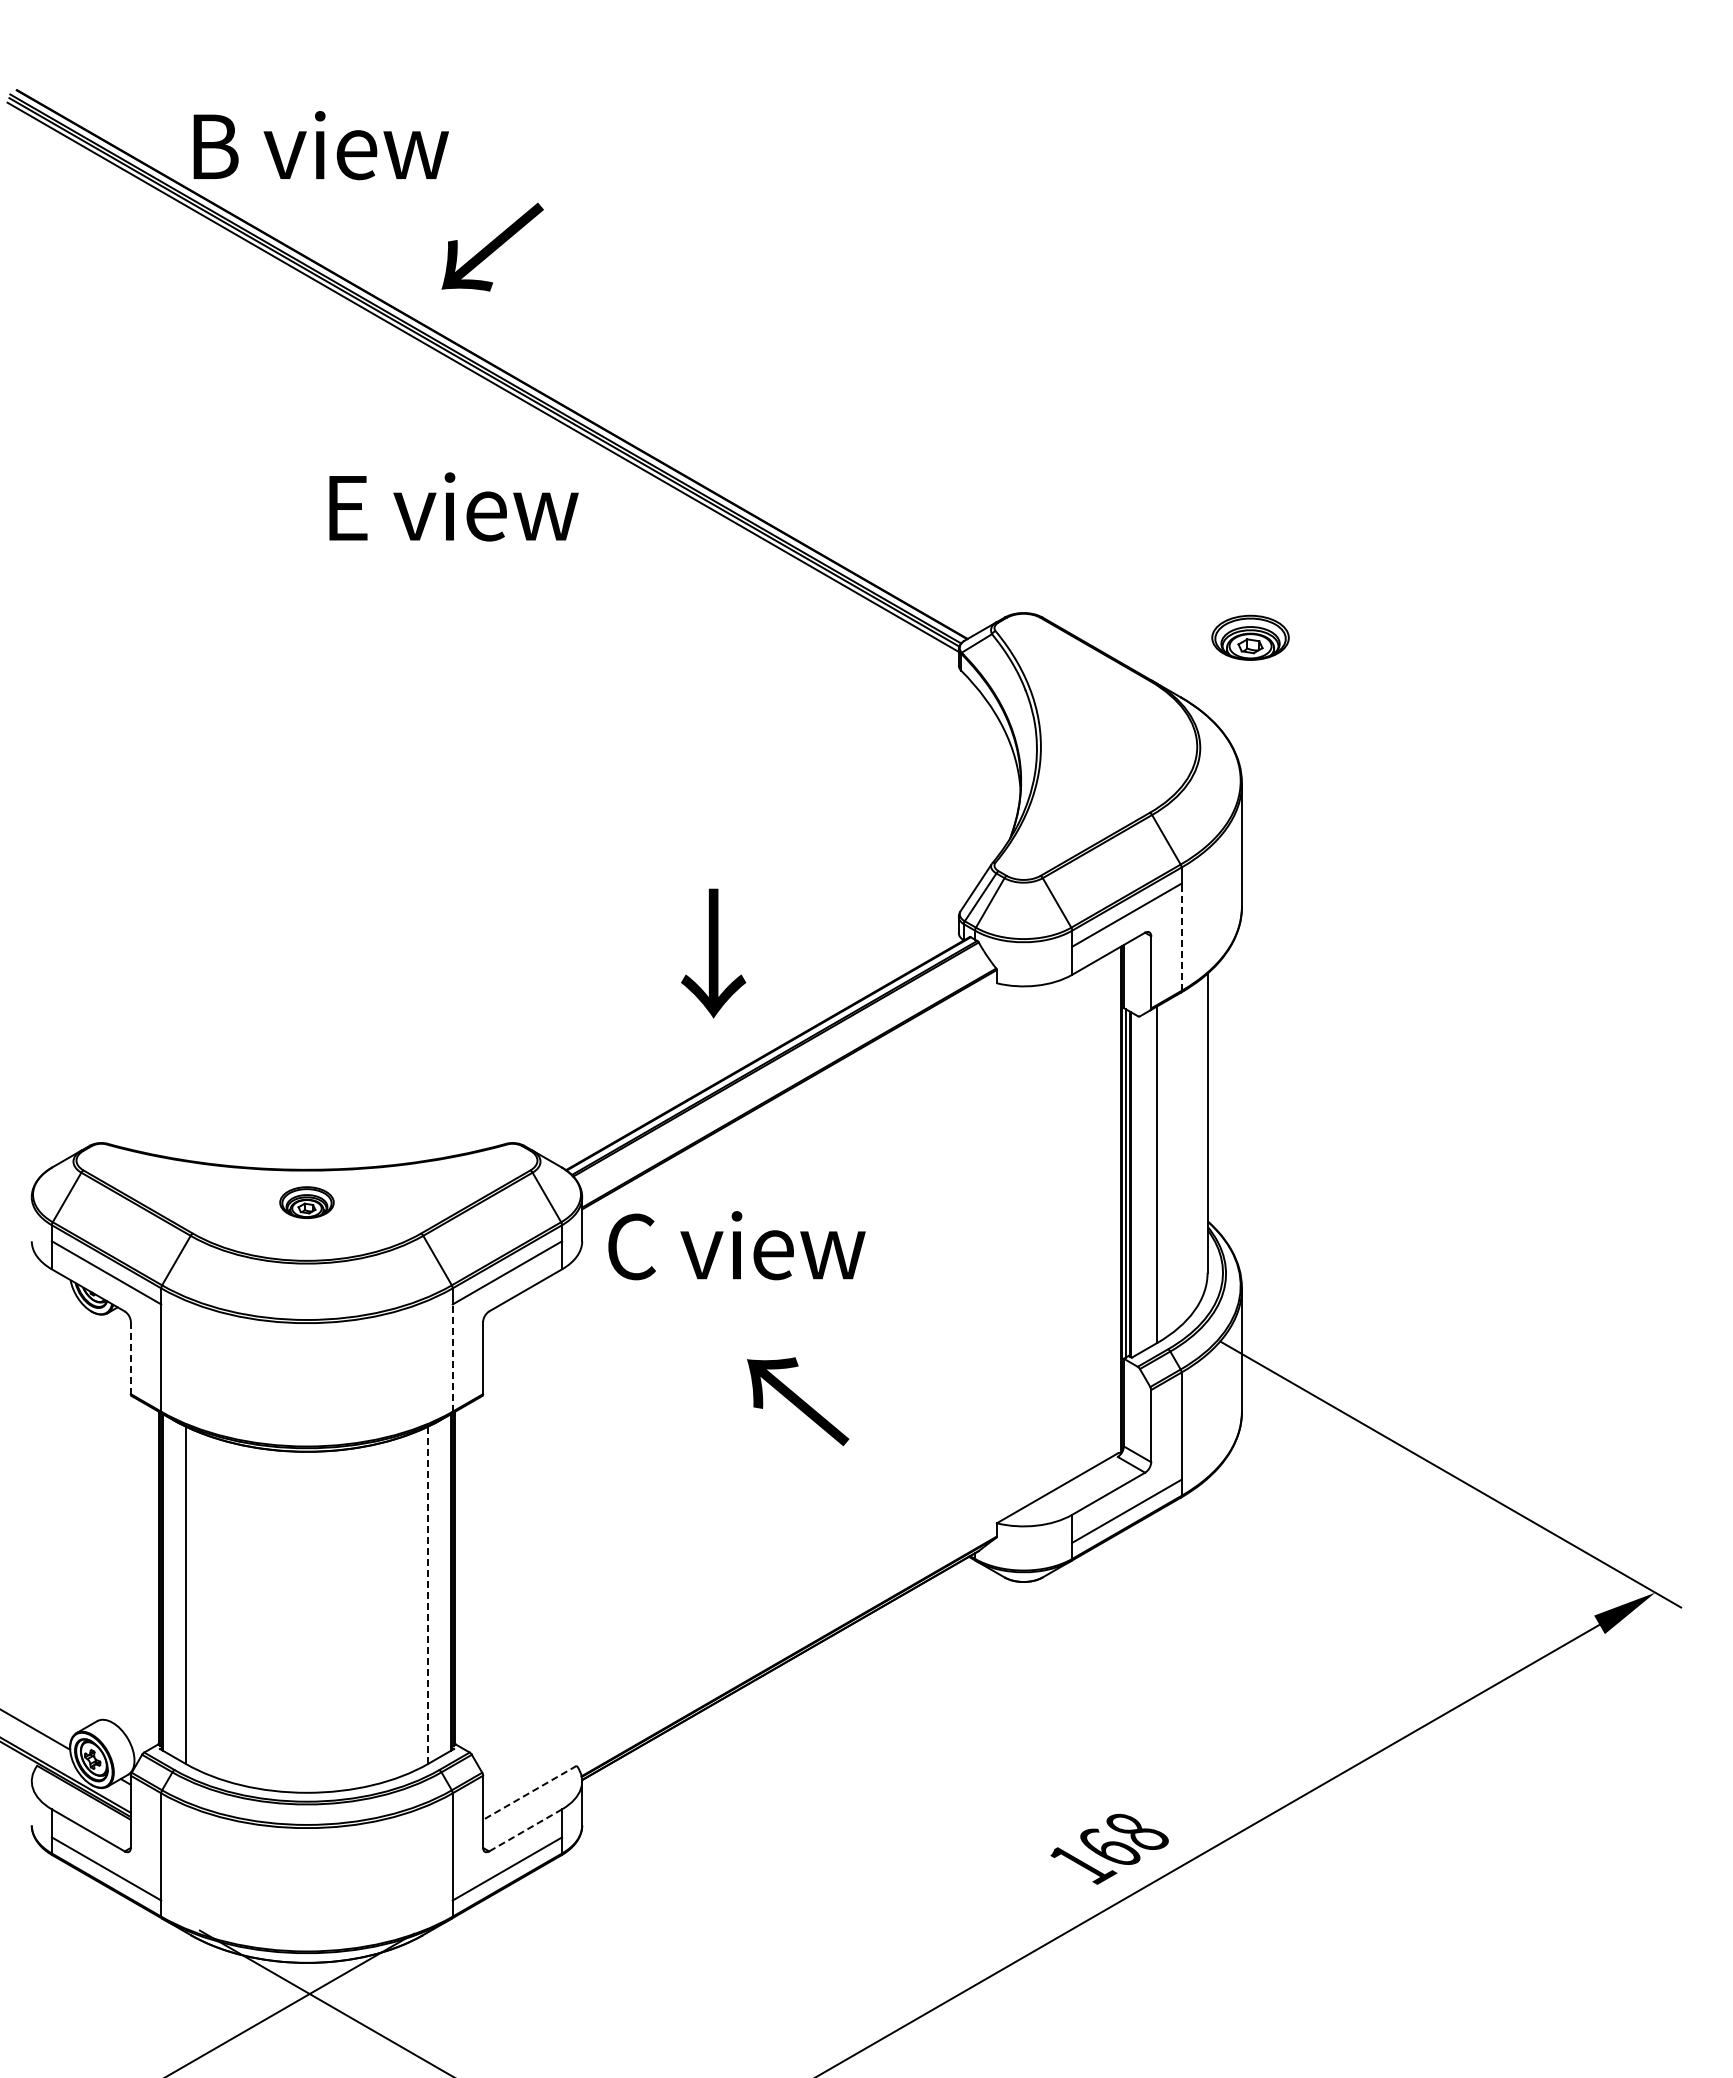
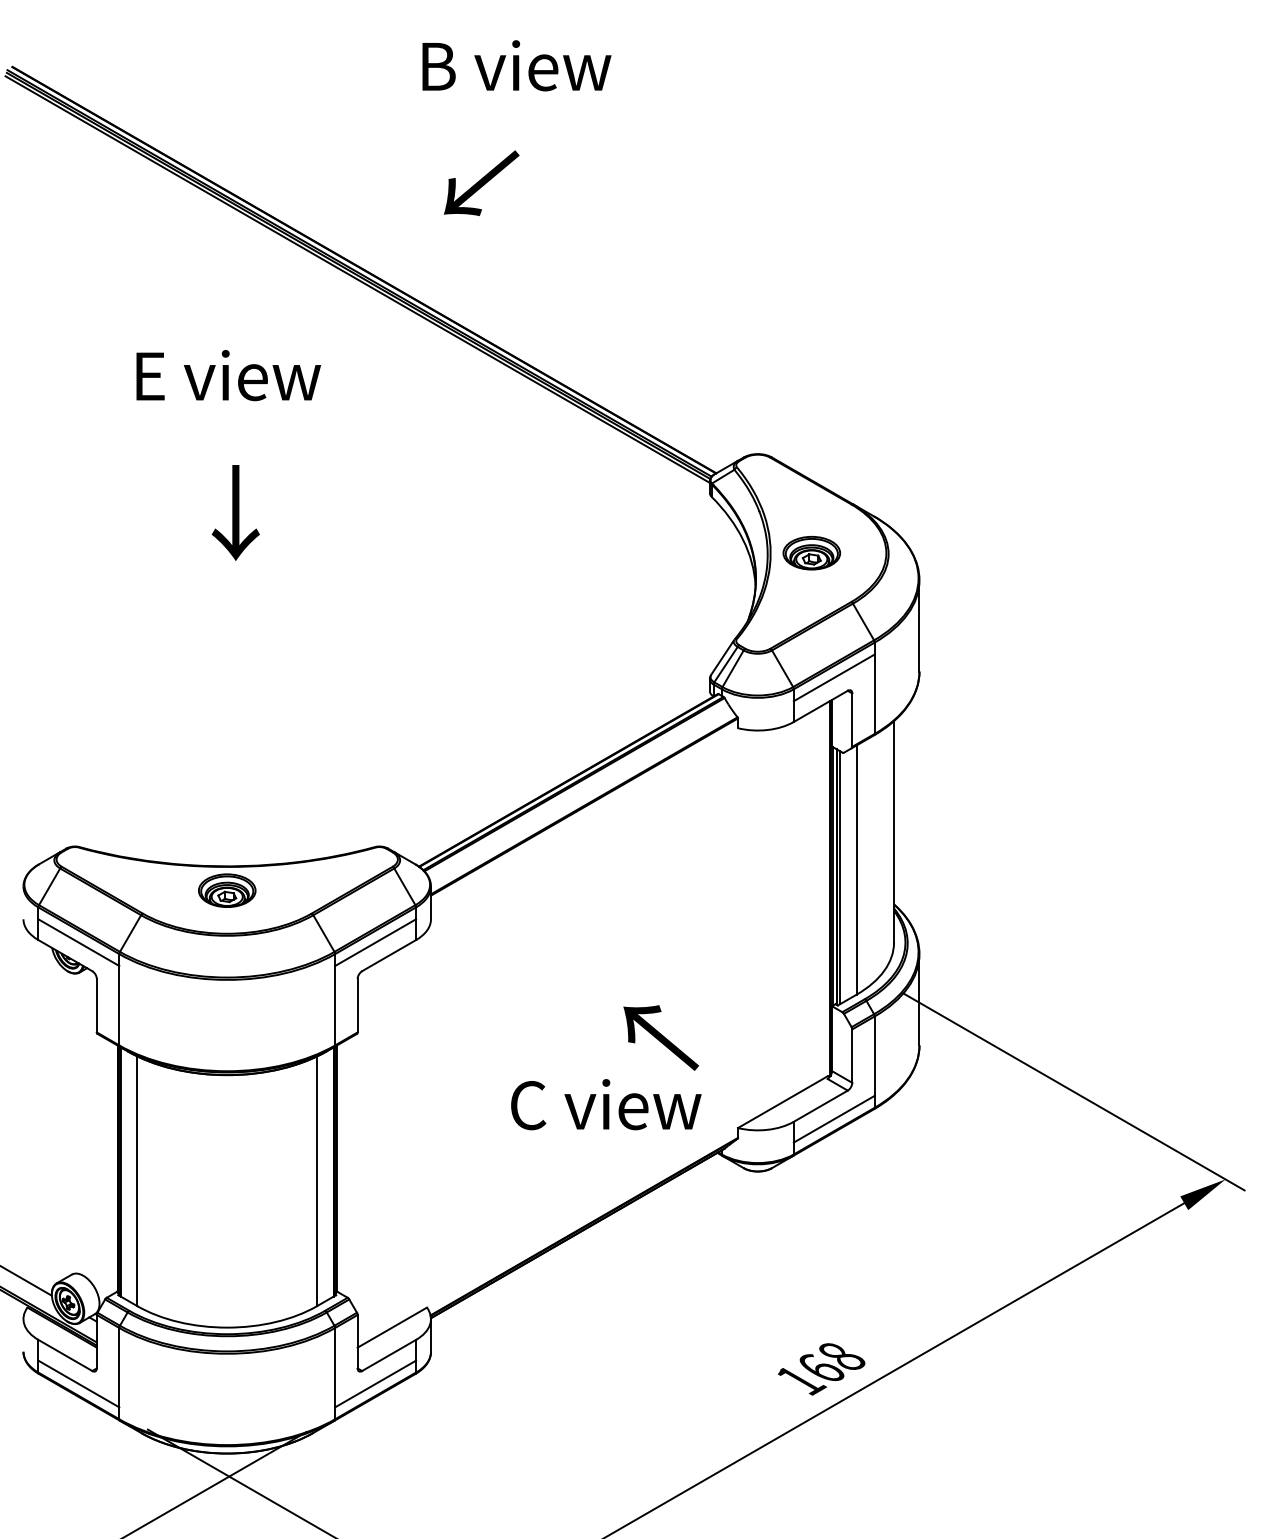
text: (320, 145) -> (516, 65), moved
text: (492, 246) -> (481, 182), moved
text: (453, 506) -> (228, 375), moved
part: (1250, 637) -> (811, 552), moved
line: (1181, 937) -> (874, 694), dashed -> solid
text: (713, 953) -> (235, 512), moved
line: (1134, 1184) -> (839, 877), added
part: (306, 1202) -> (226, 890), size x1.43
text: (736, 1245) -> (605, 1104), moved
line: (130, 1358) -> (96, 1006), dashed -> solid
line: (452, 1358) -> (334, 1006), dashed -> solid
text: (798, 1401) -> (661, 1037), moved
line: (428, 1595) -> (317, 1181), dashed -> solid
line: (529, 1793) -> (391, 1328), dashed -> solid
line: (525, 1830) -> (389, 1355), dashed -> solid

